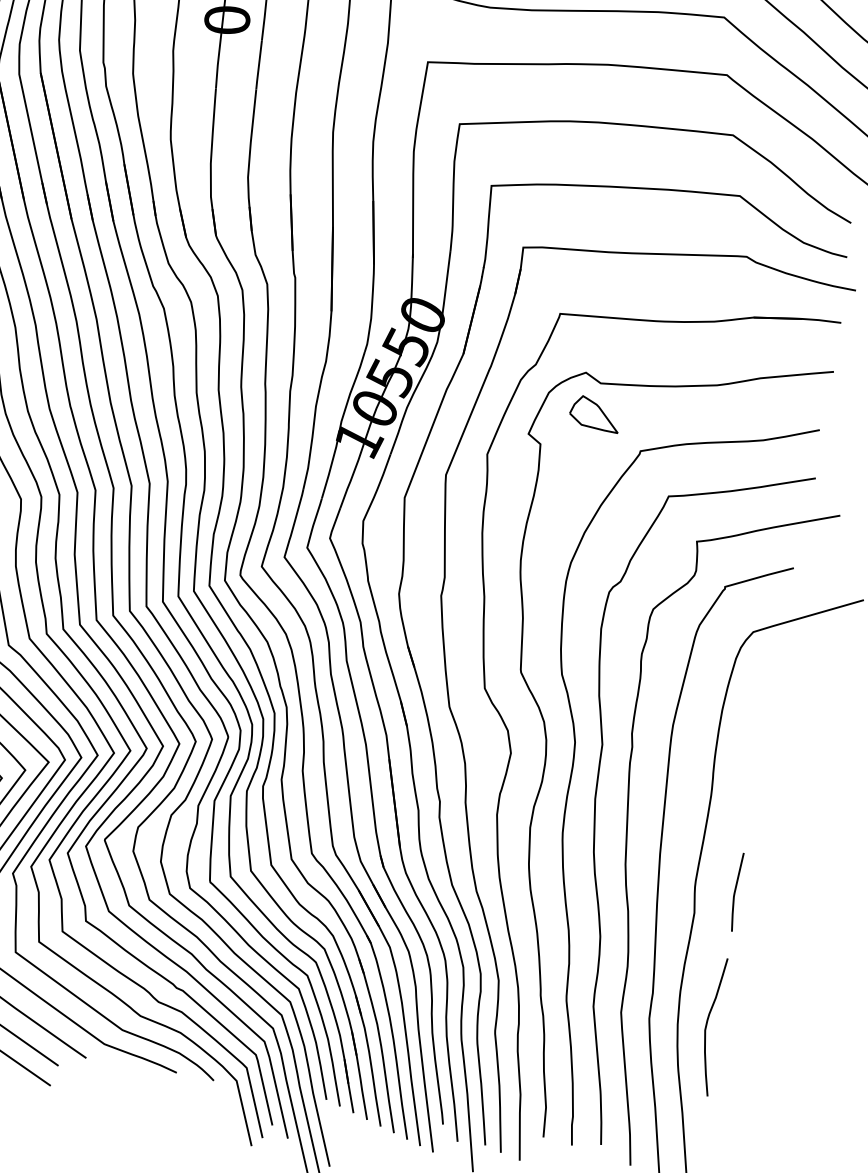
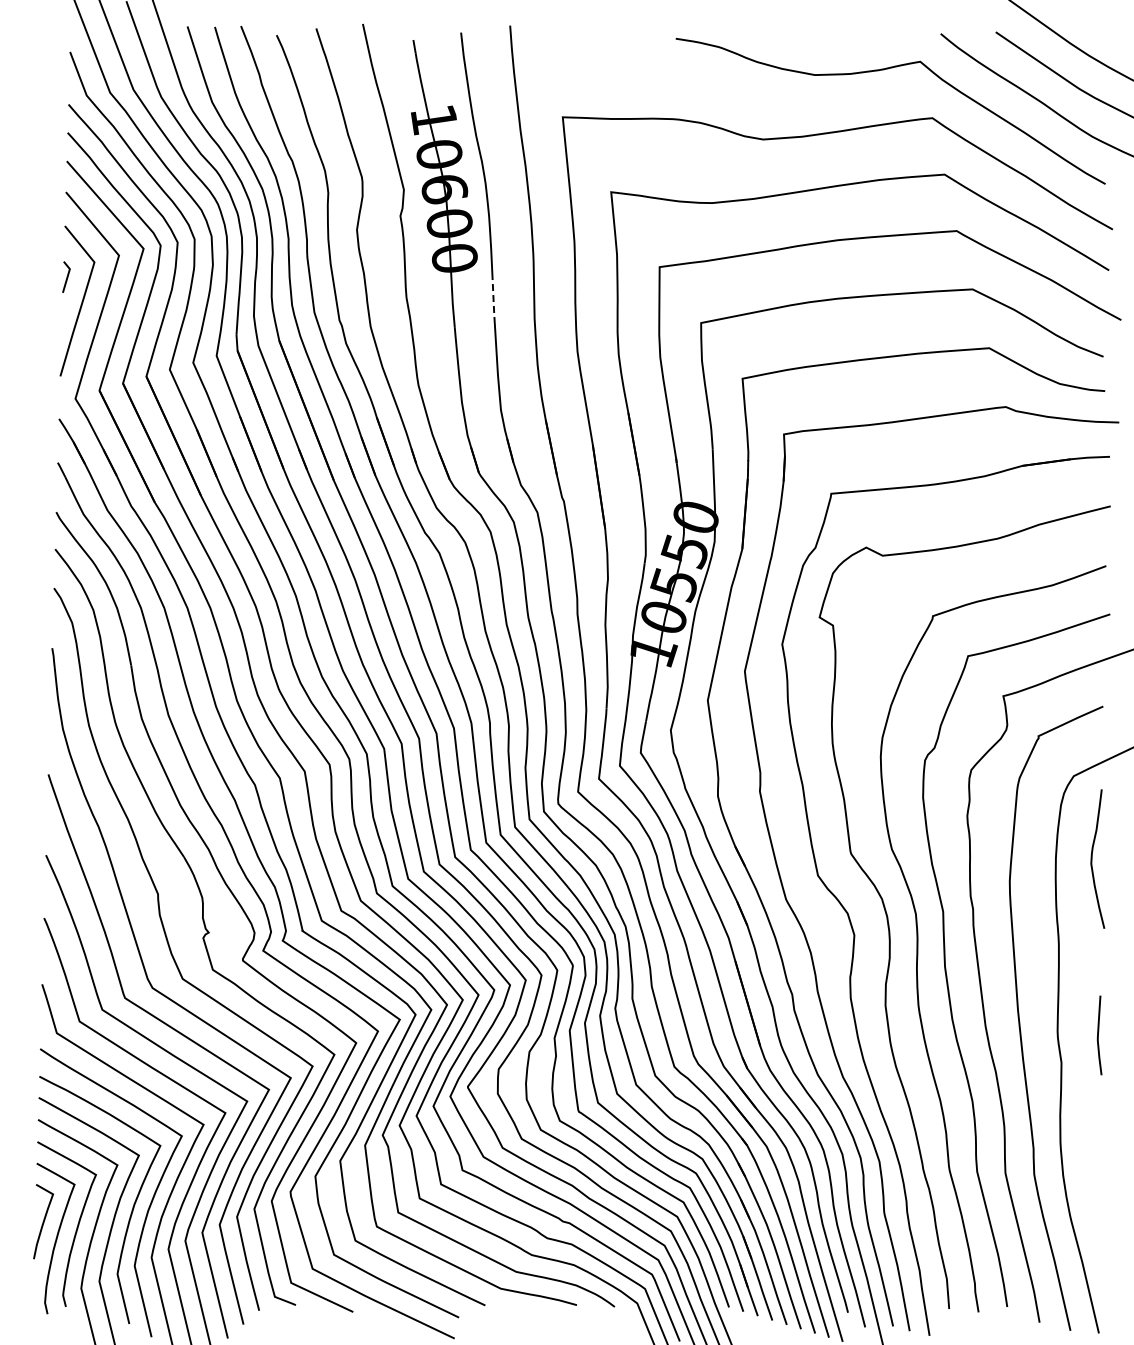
line: (258, 66) -> (493, 298), solid -> dashed
part: (595, 413) -> (882, 586), removed
curve: (707, 1025) -> (1092, 858), moved

